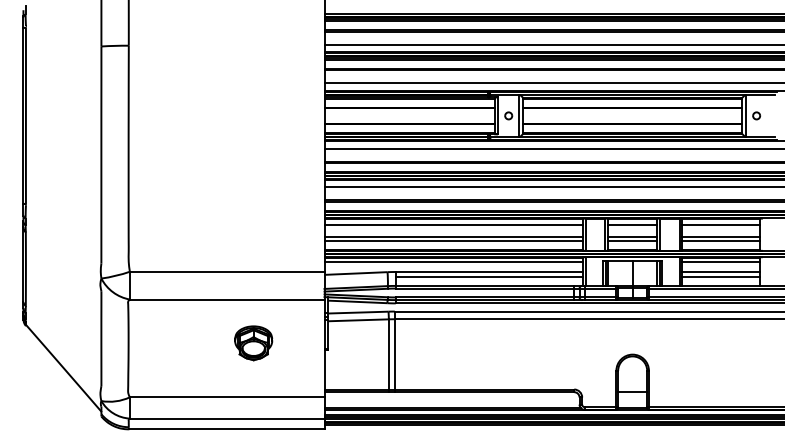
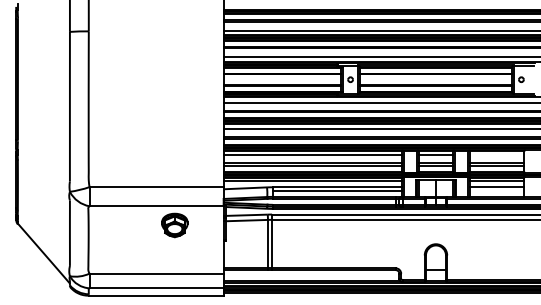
line: (720, 224) -> (496, 154), removed
line: (720, 276) -> (496, 190), removed
part: (253, 343) -> (174, 225), moved

